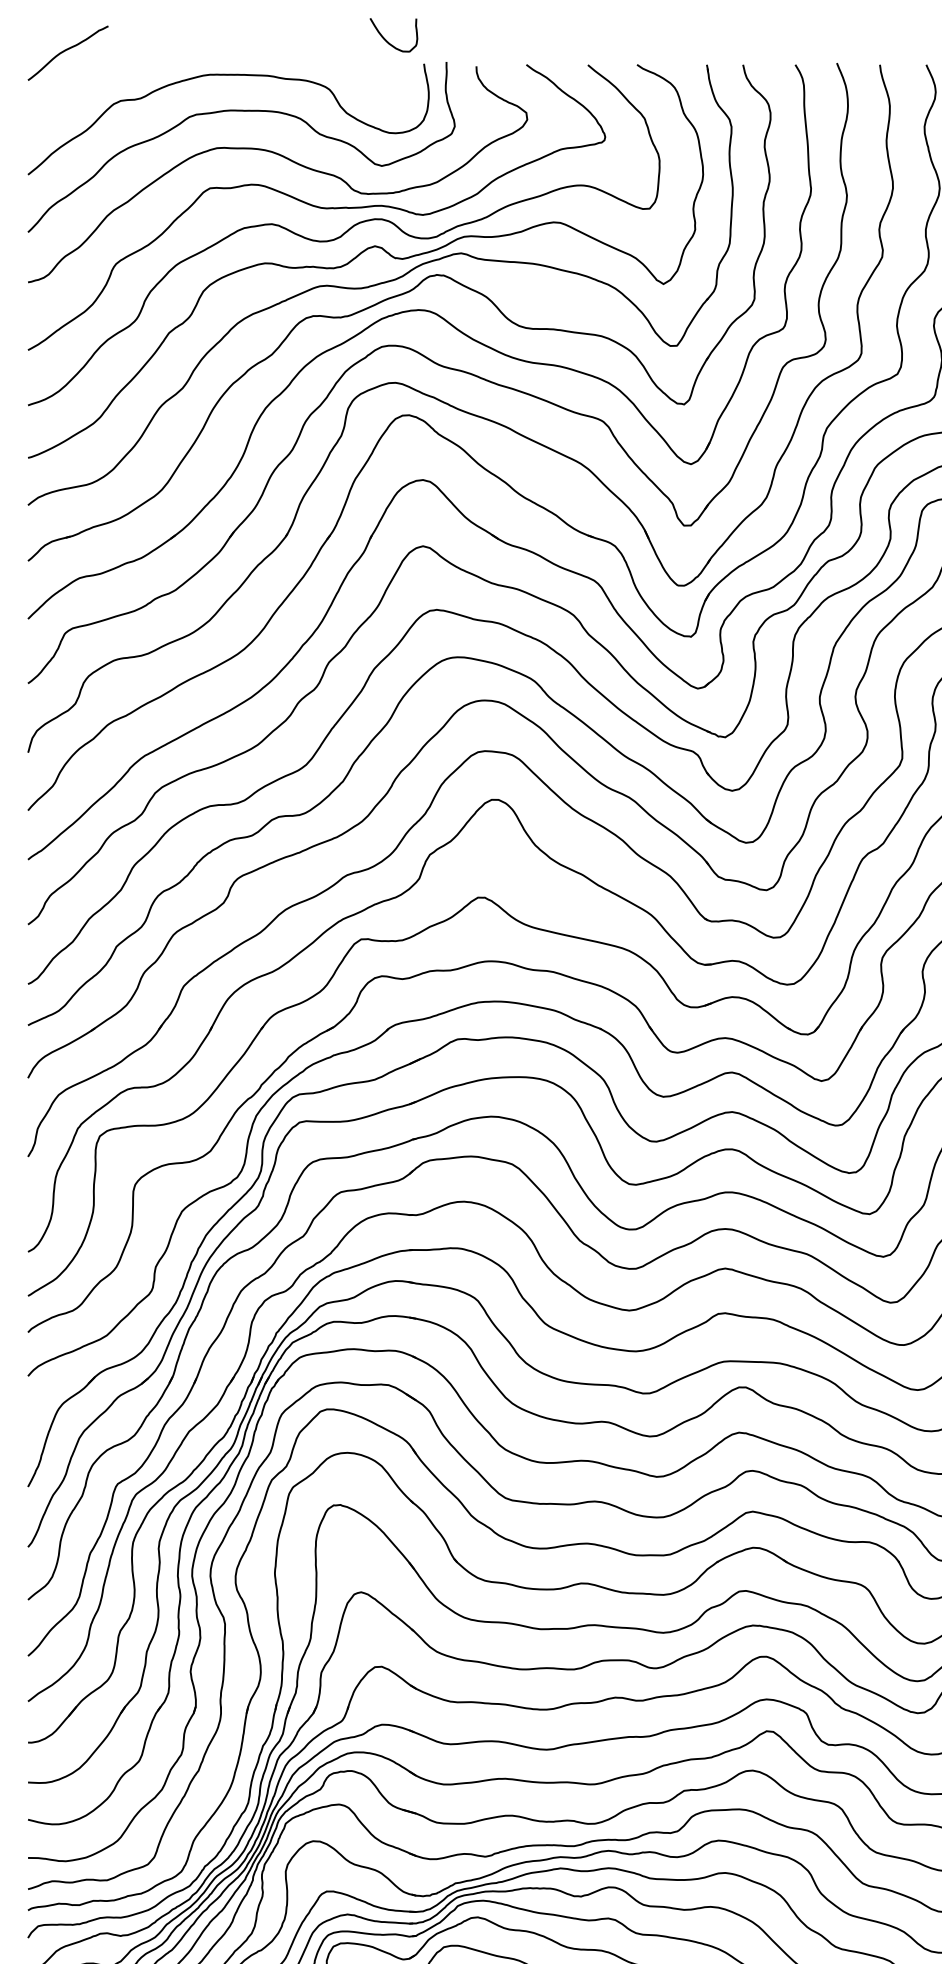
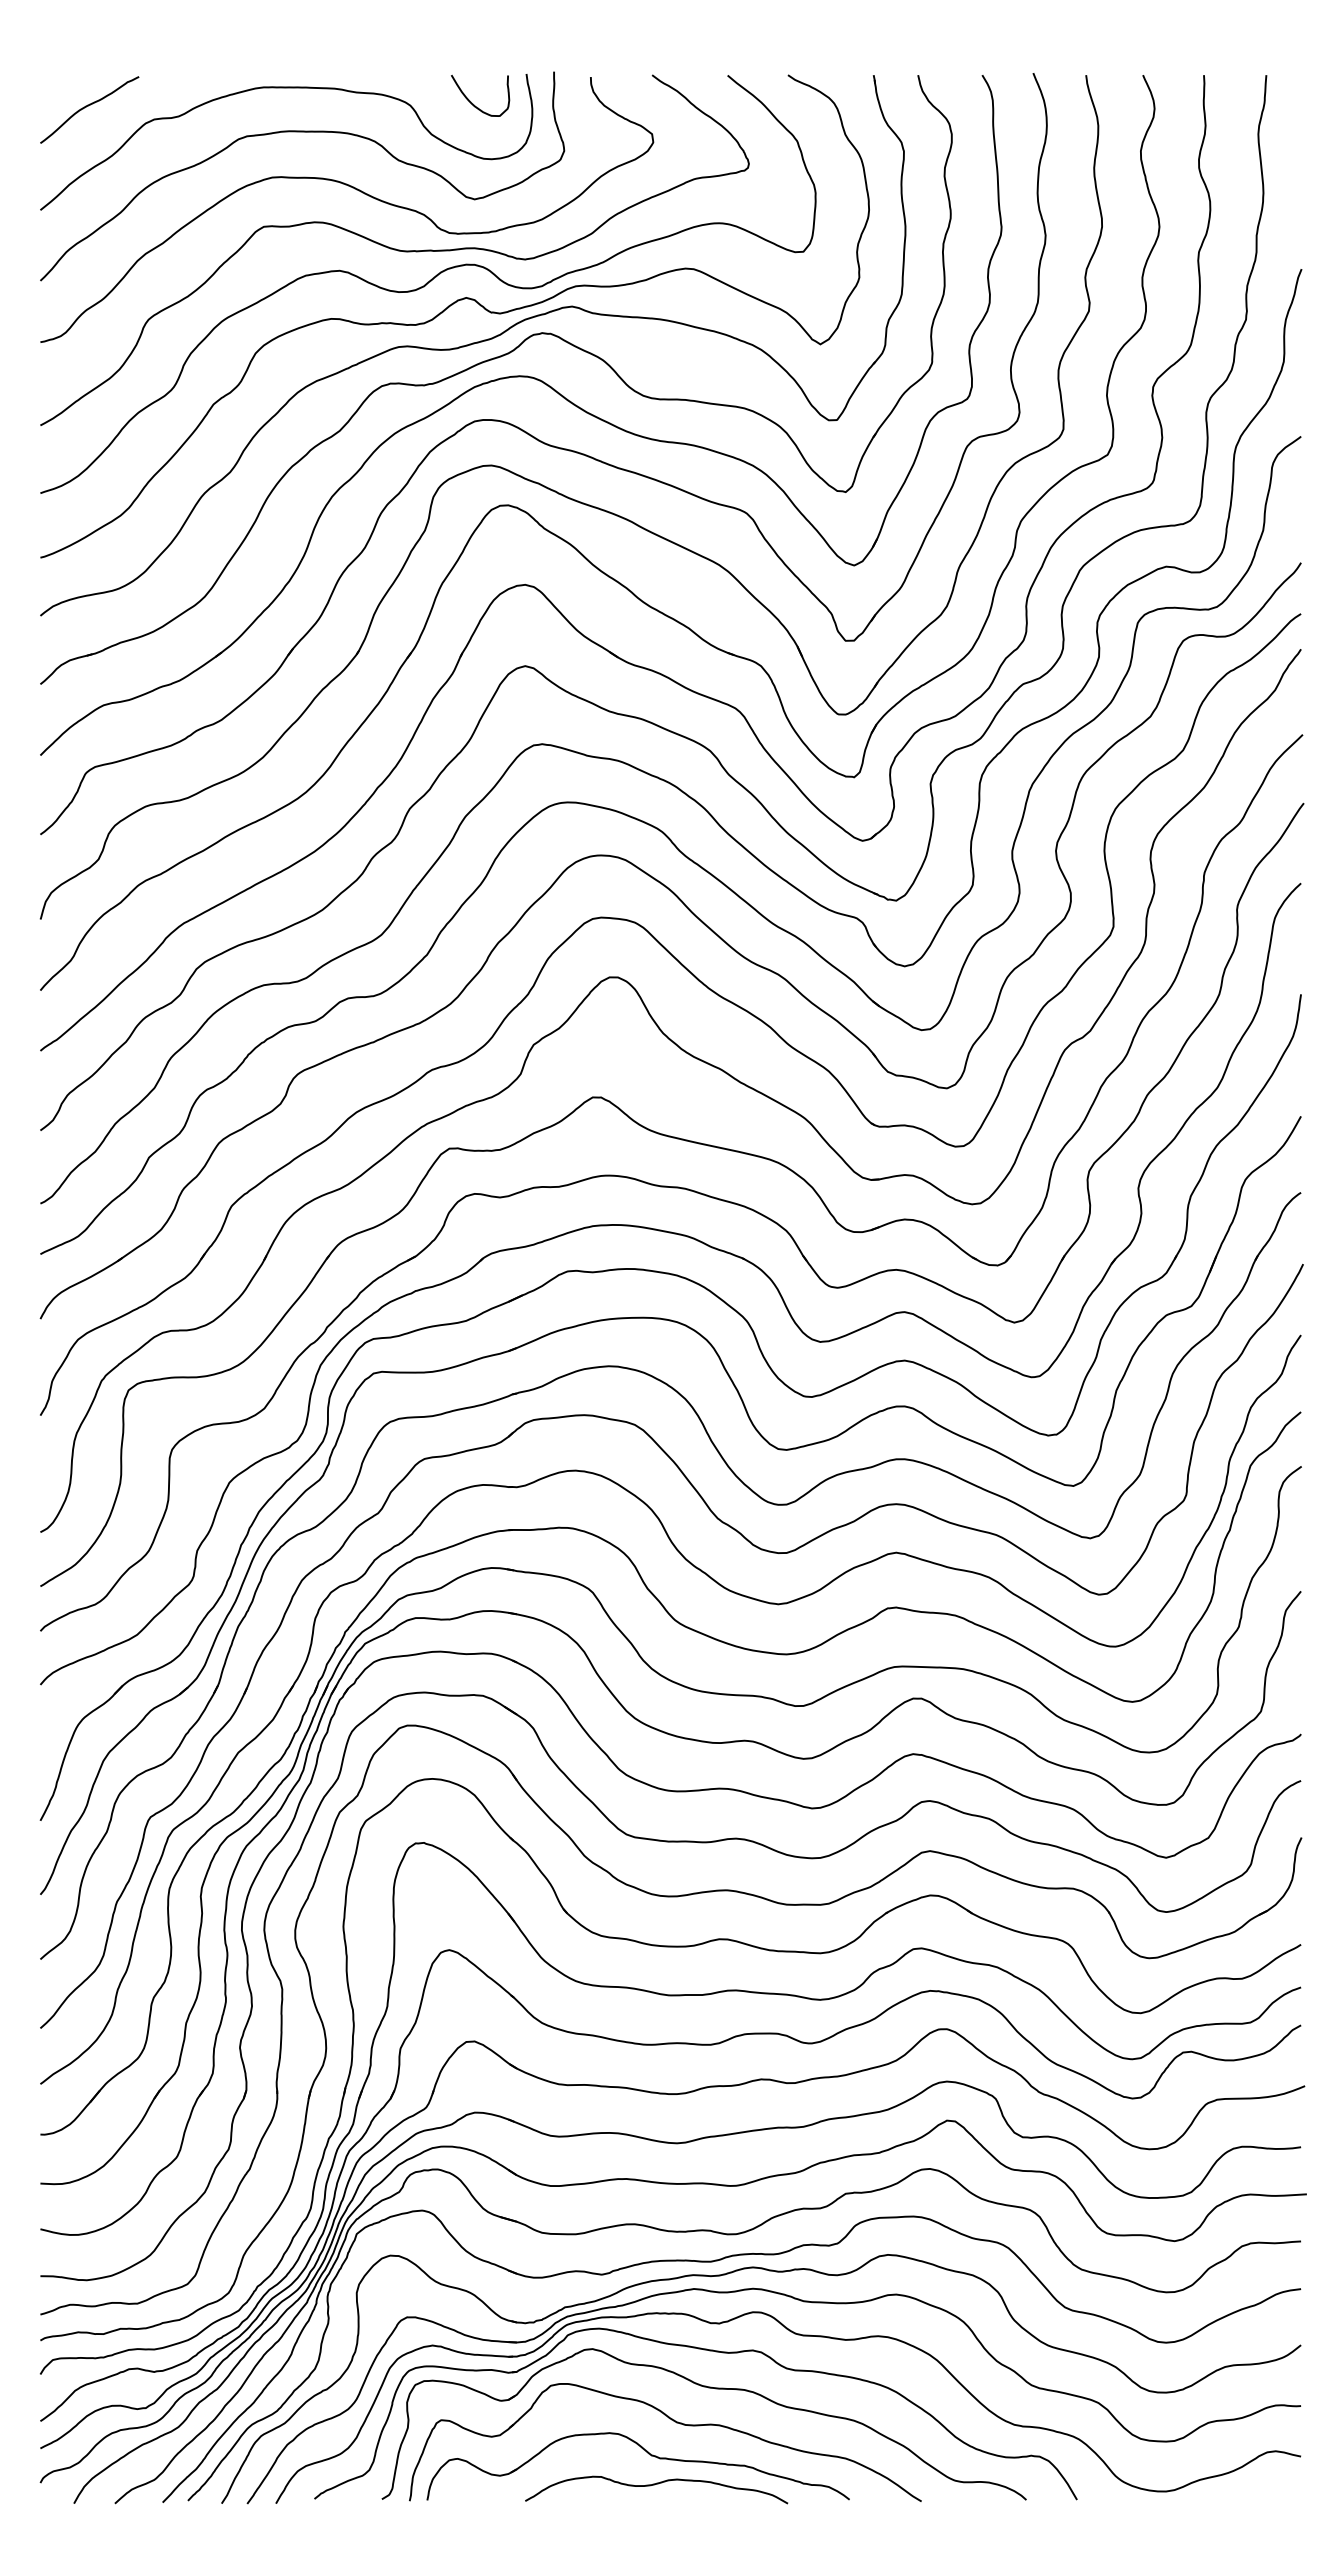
curve: (388, 41) -> (473, 103), moved
curve: (67, 50) -> (88, 106), moved

